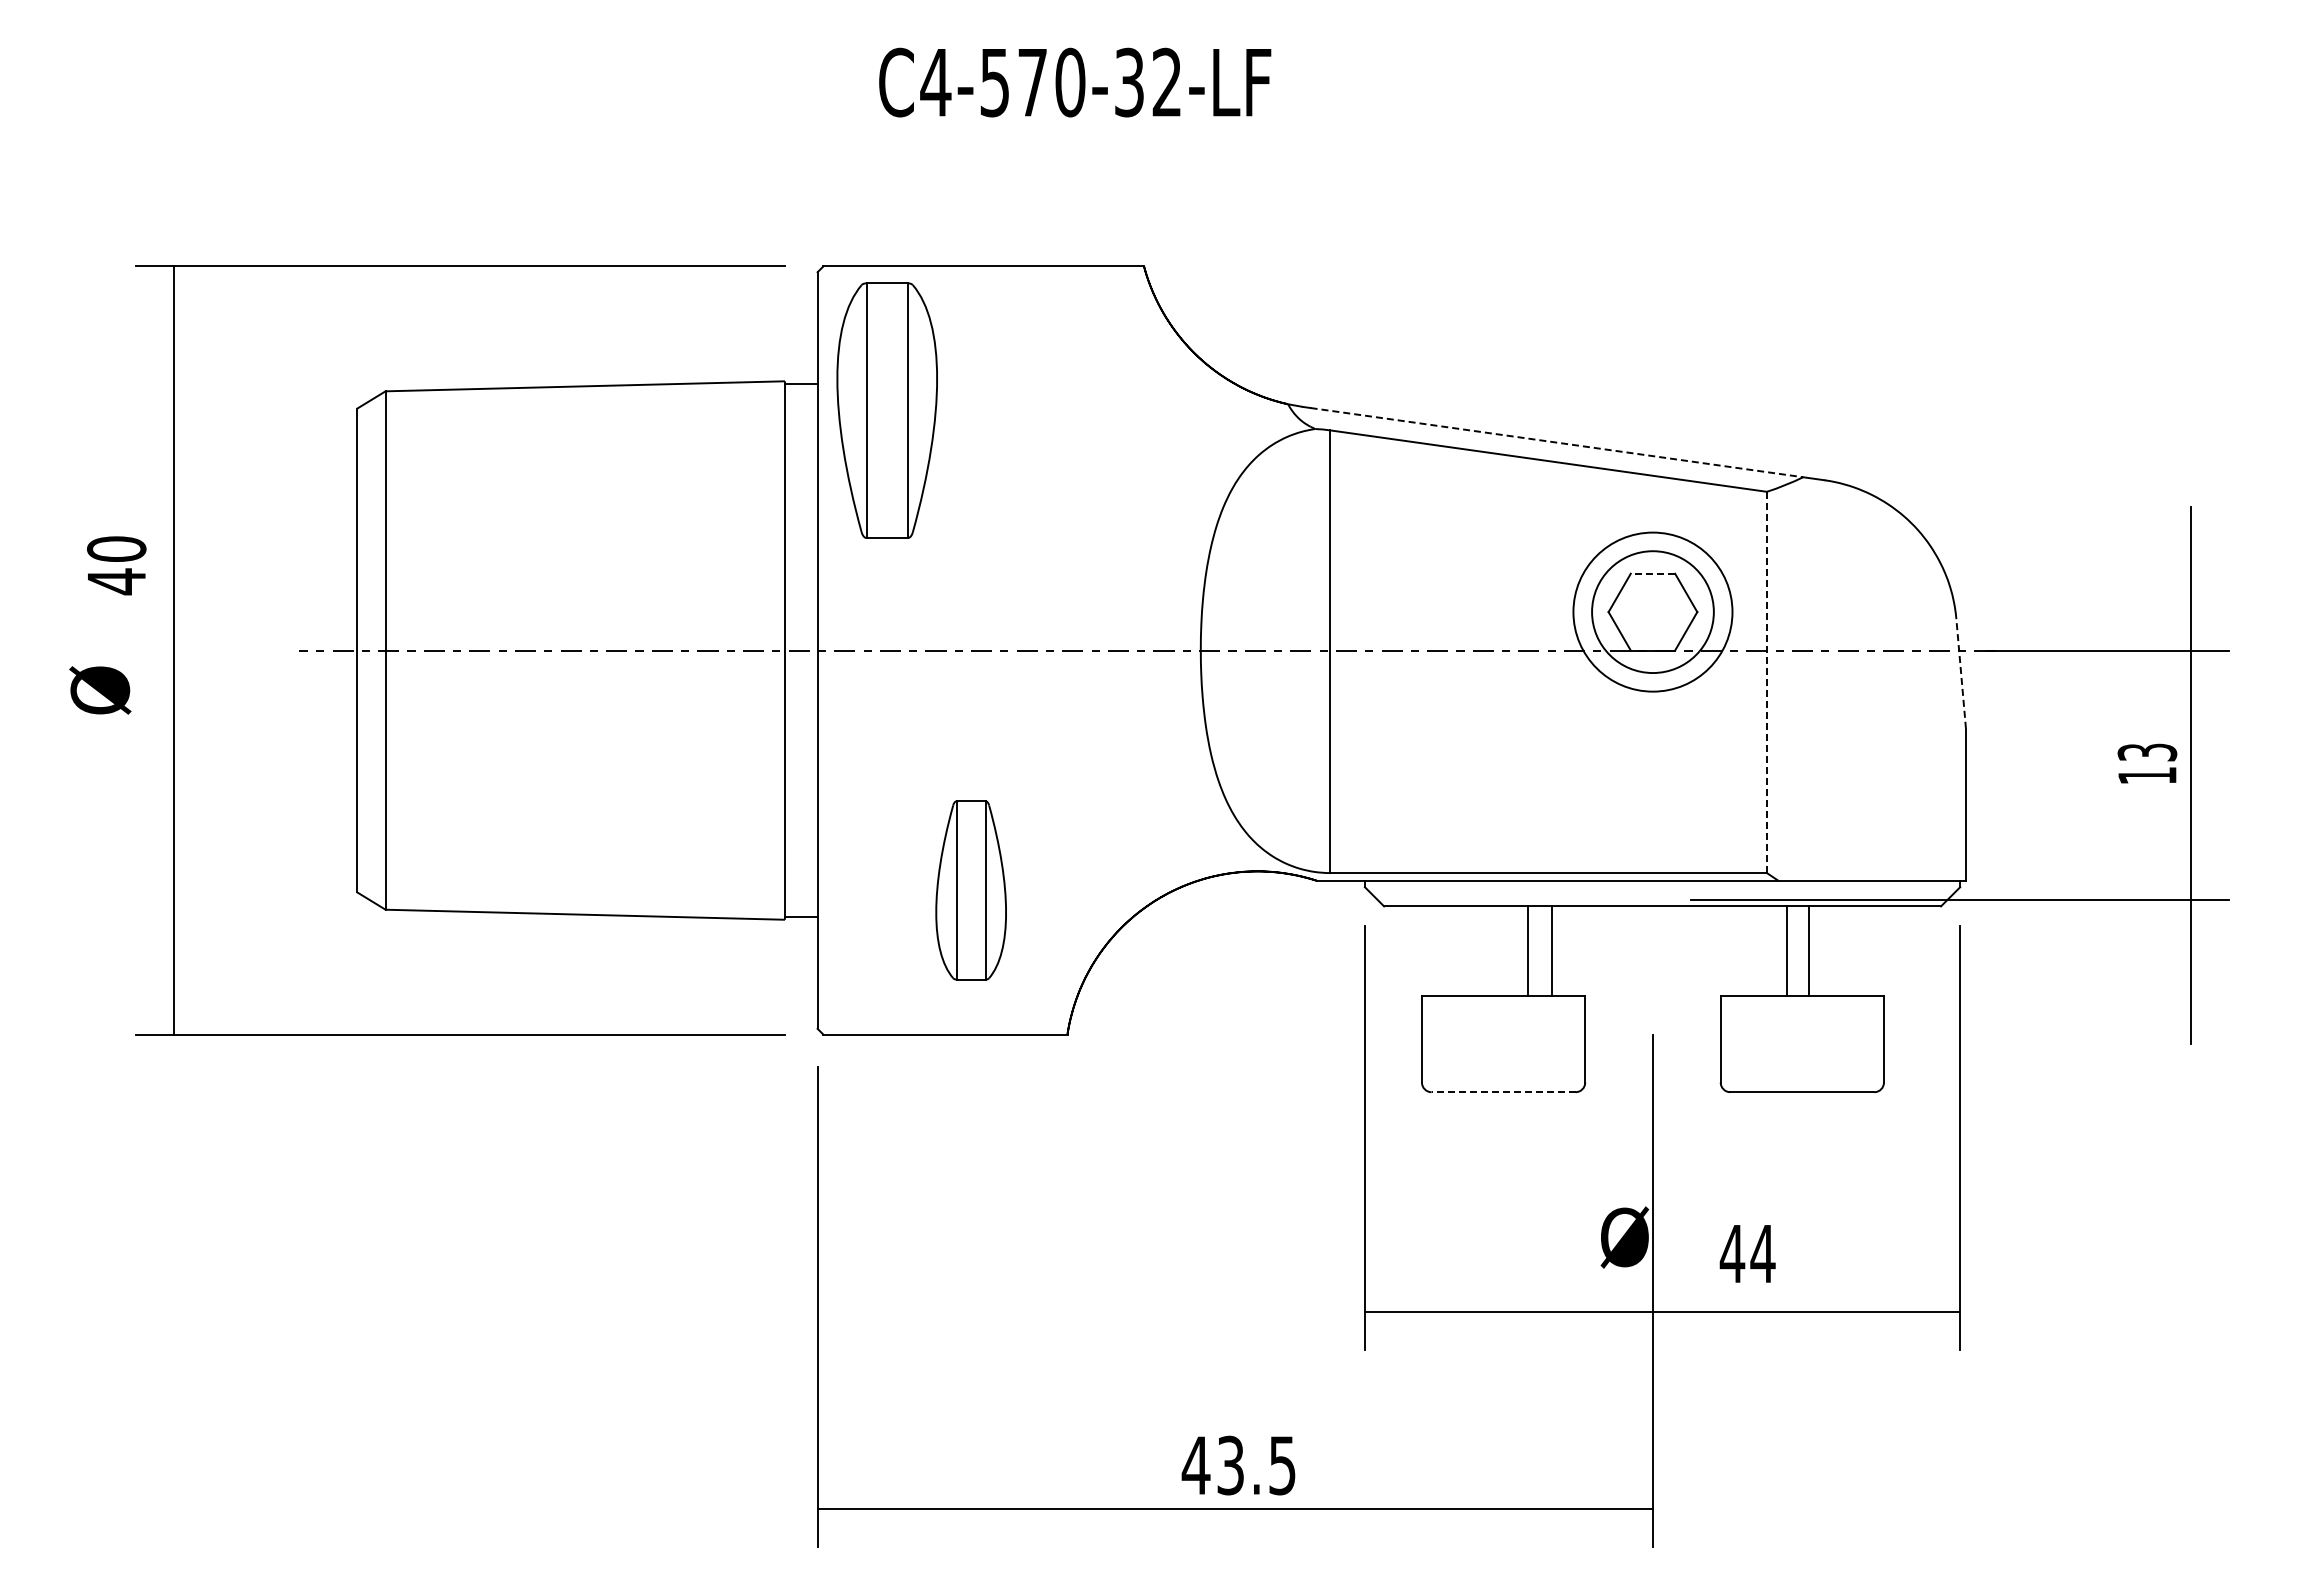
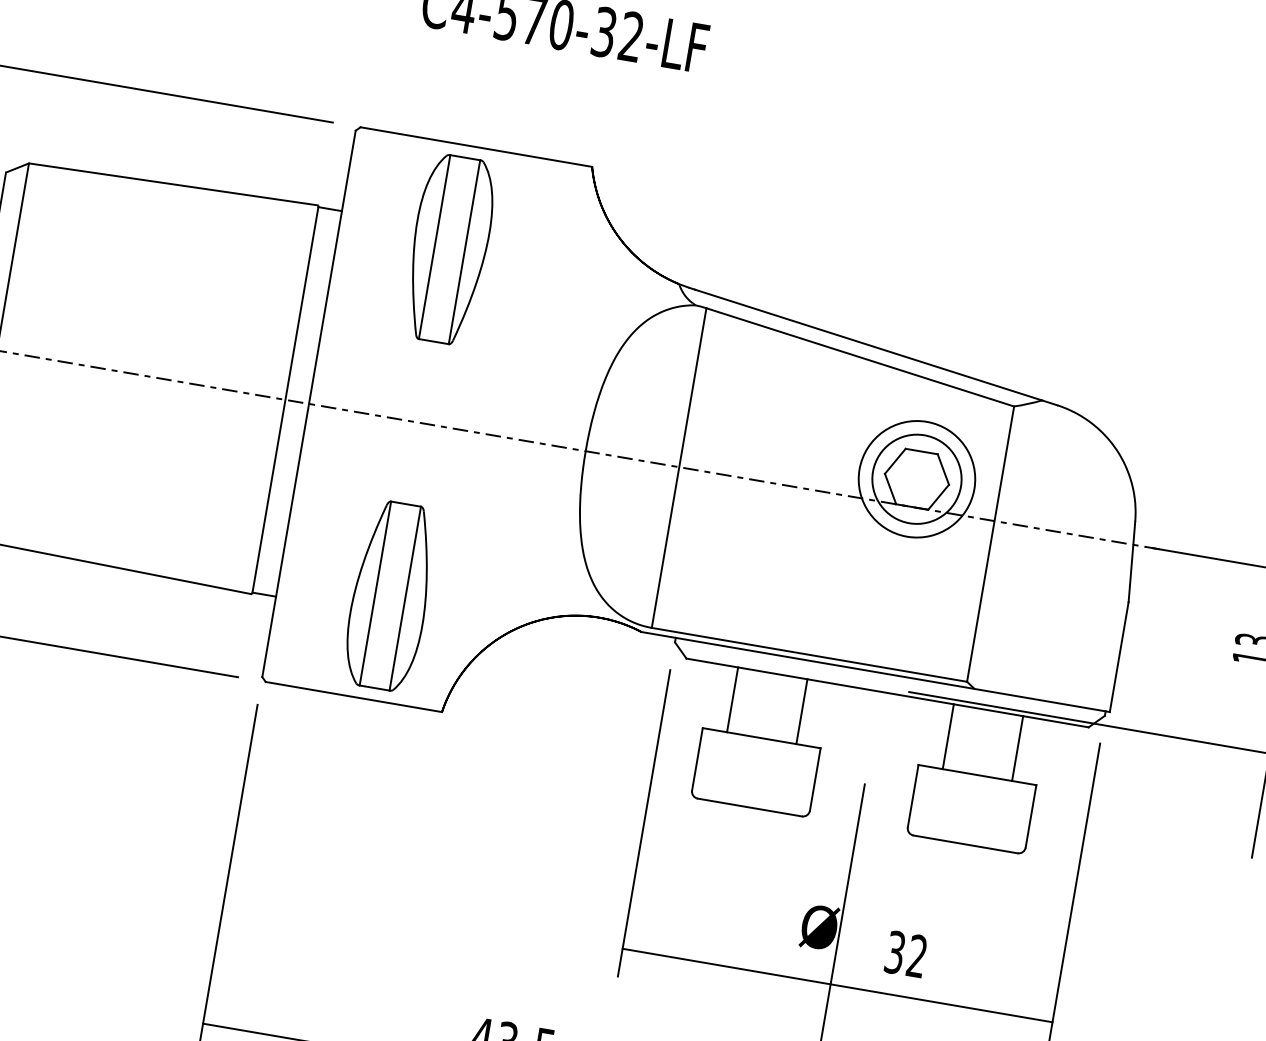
part: (886, 410) -> (449, 249), moved
line: (1556, 442) -> (868, 344), dashed -> solid
line: (1652, 573) -> (921, 451), dashed -> solid
line: (1961, 673) -> (1132, 561), dashed -> solid
line: (1766, 682) -> (990, 544), dashed -> solid
part: (970, 890) -> (389, 596), size x1.43
line: (1527, 951) -> (732, 699), moved
line: (1787, 951) -> (1017, 748), moved
line: (1809, 951) -> (948, 736), moved
line: (1503, 1092) -> (749, 807), dashed -> solid
text: (1747, 1253) -> (906, 954), 44 -> 32

